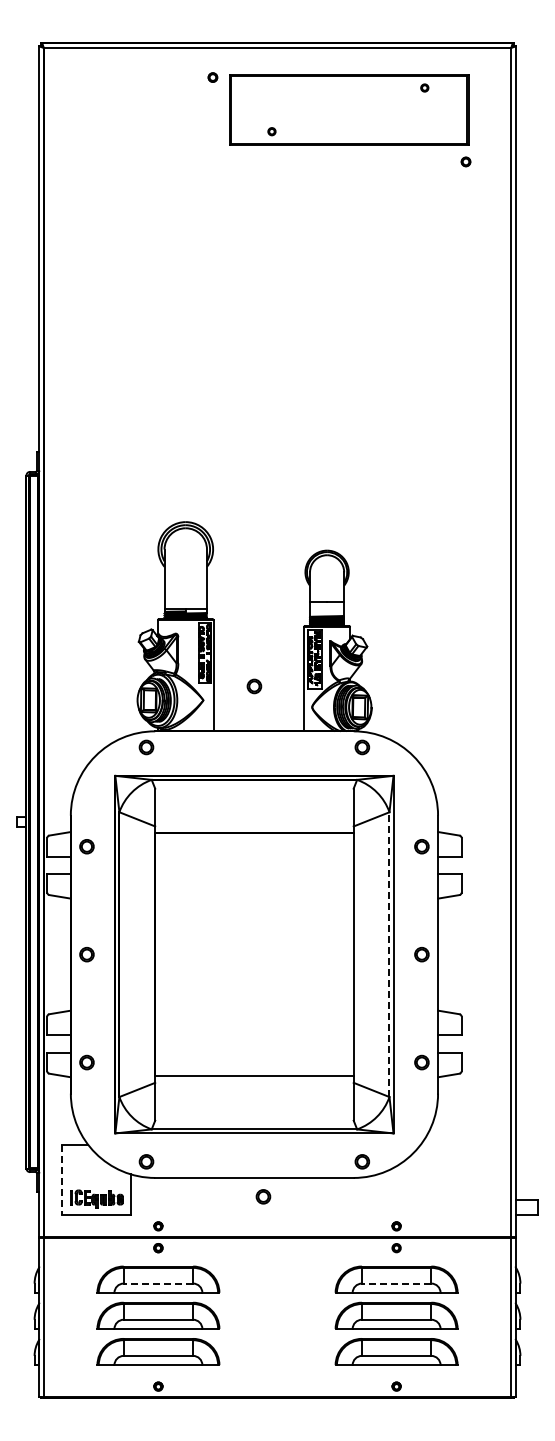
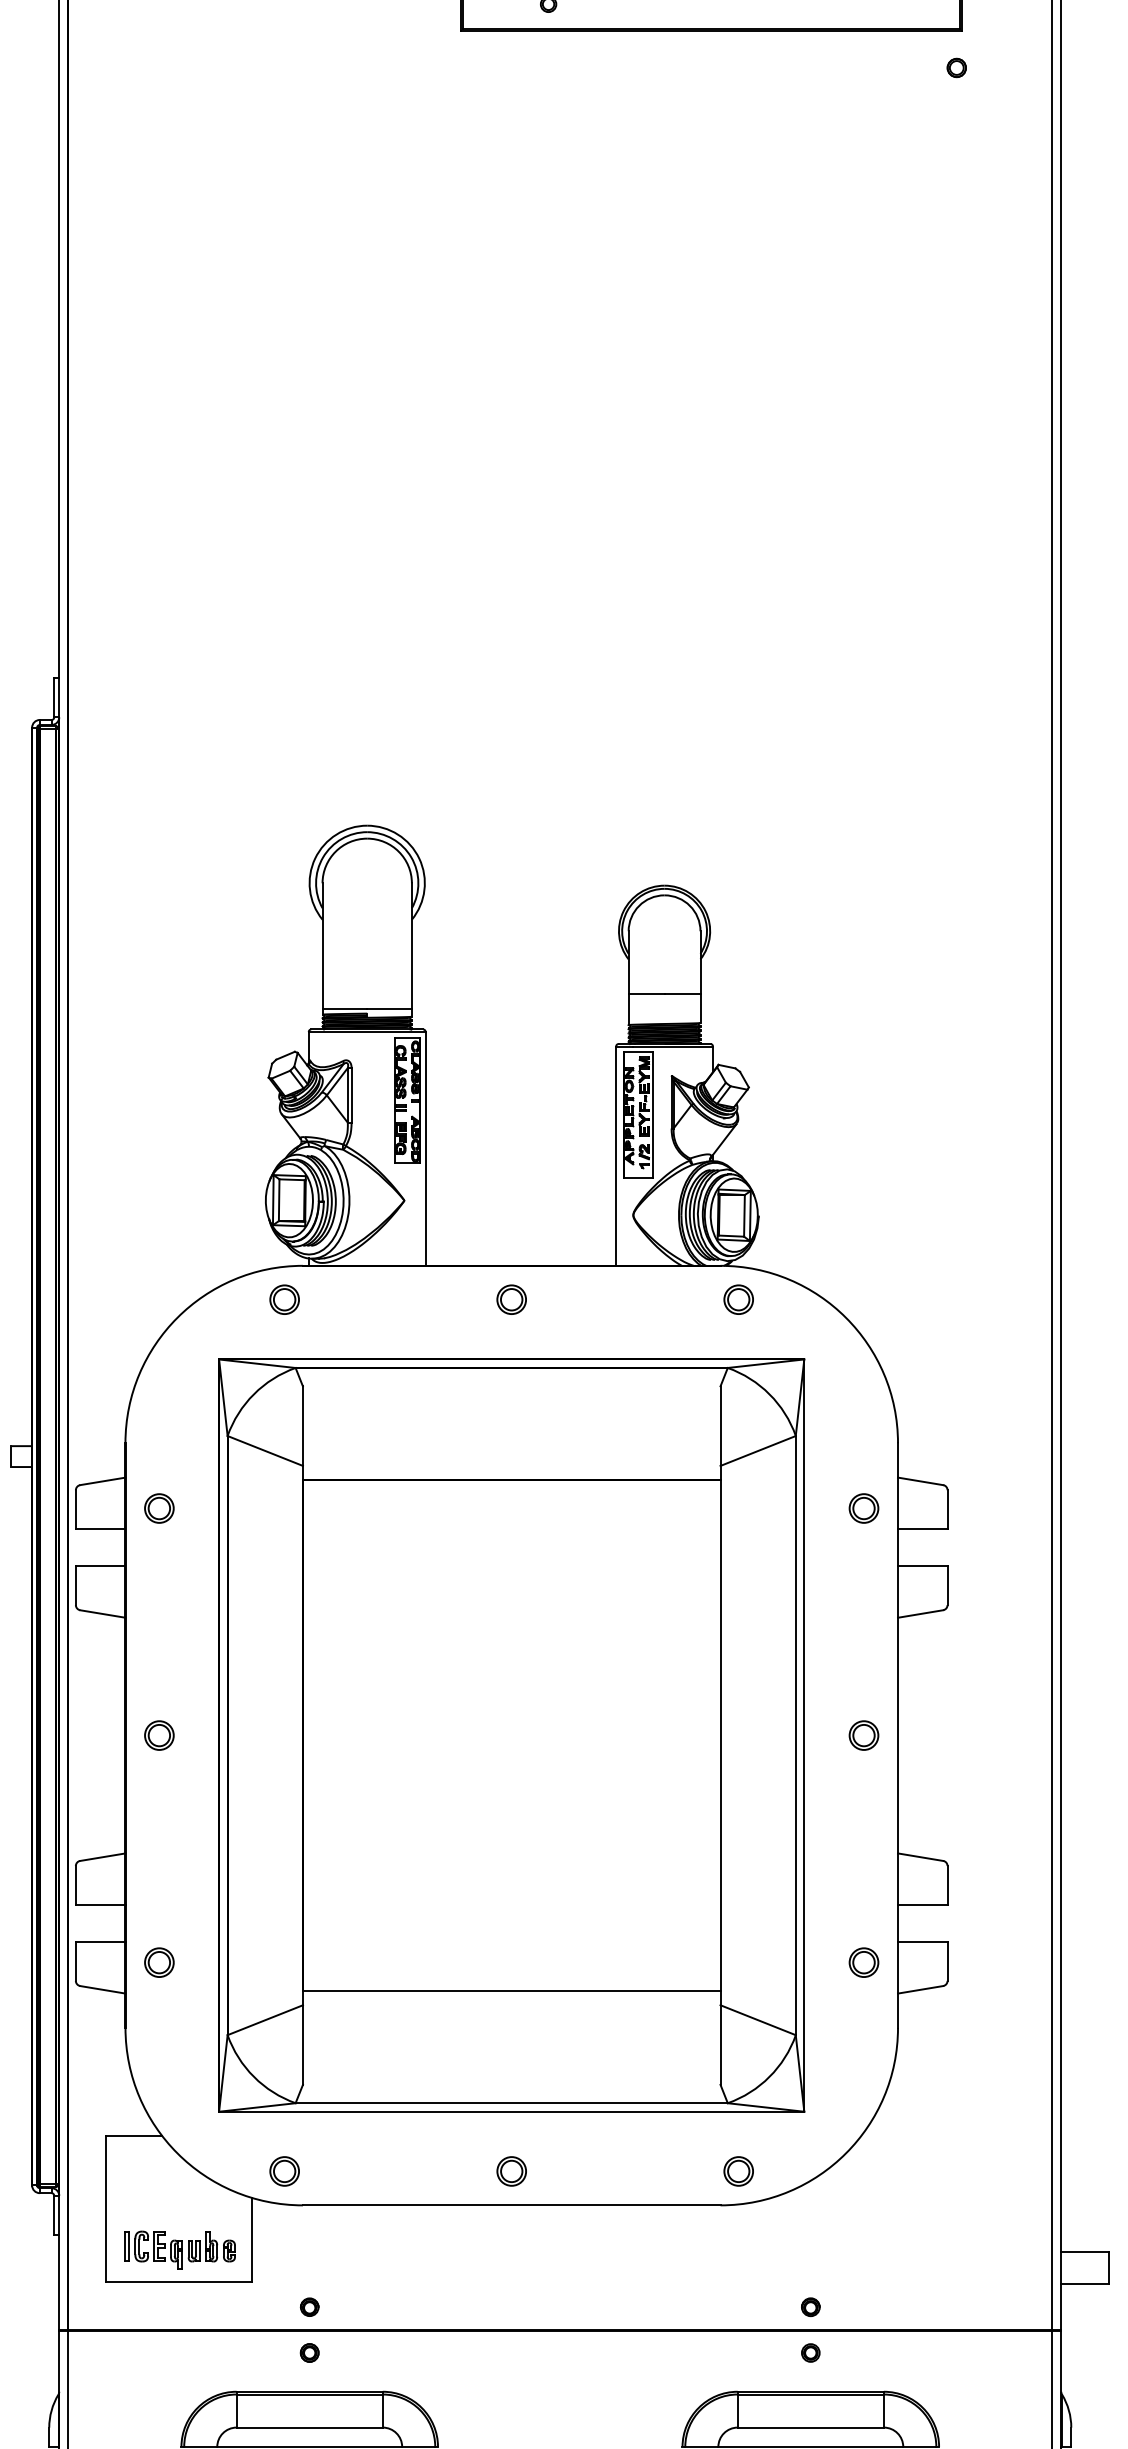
part: (254, 686) -> (511, 1299), moved
line: (389, 954) -> (795, 1735), dashed -> solid
line: (61, 1179) -> (105, 2208), dashed -> solid
part: (263, 1196) -> (511, 2170), moved
line: (158, 1283) -> (309, 2427), dashed -> solid
line: (396, 1283) -> (810, 2427), dashed -> solid

